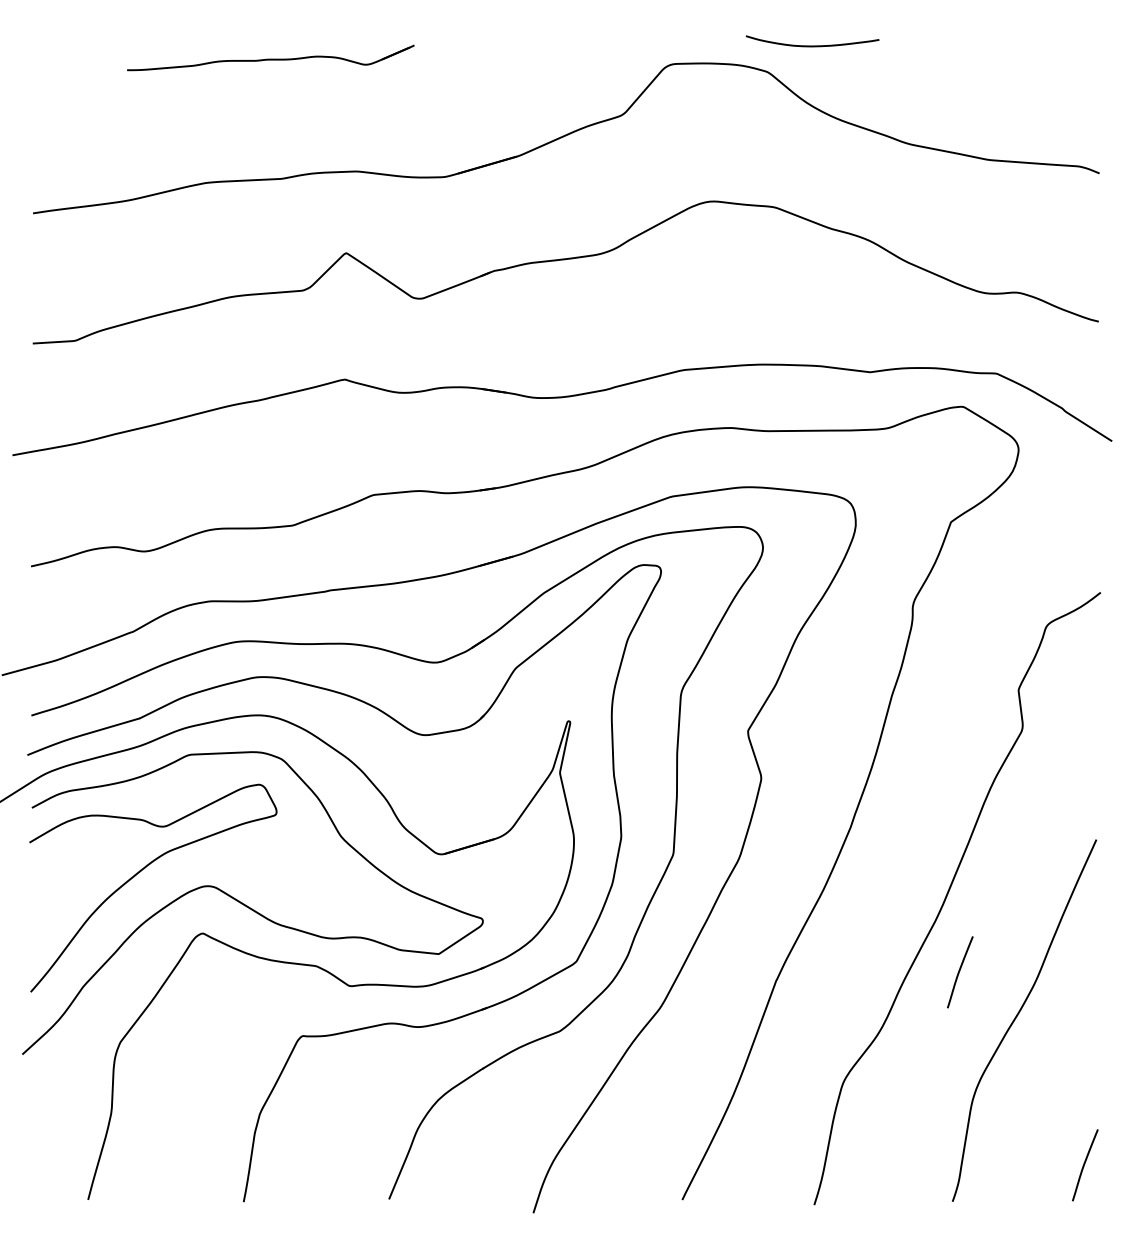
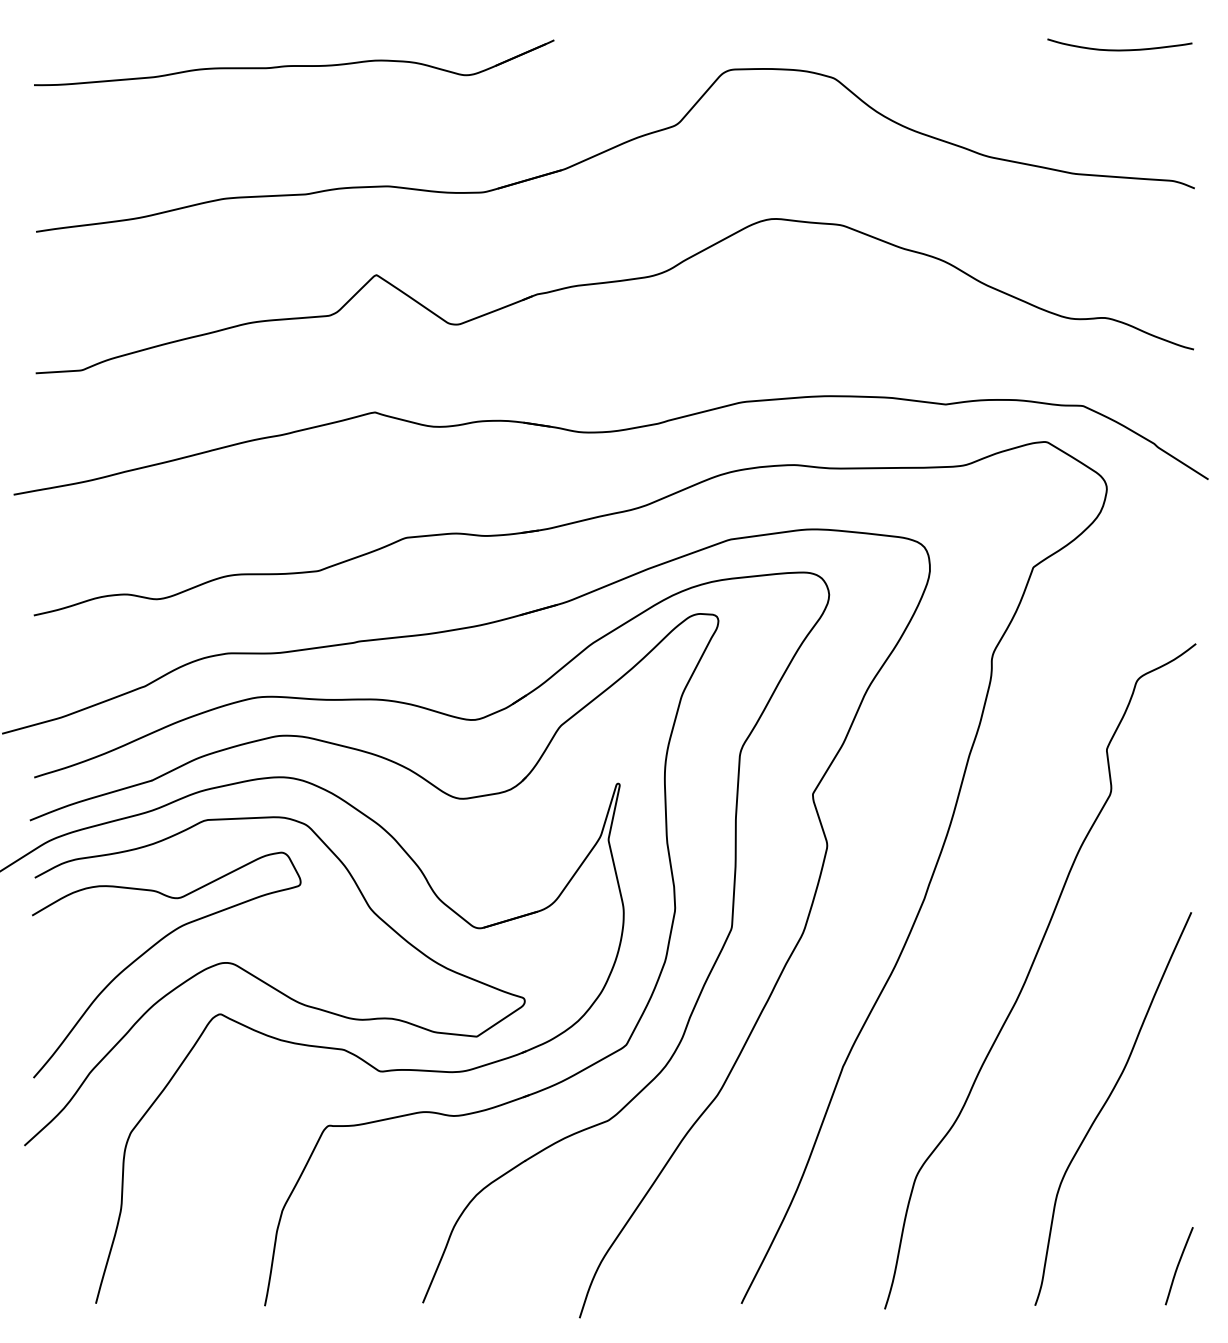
curve: (812, 45) -> (1119, 49), moved
part: (270, 57) -> (294, 62), size x1.67
curve: (960, 971) -> (1043, 1055), removed

